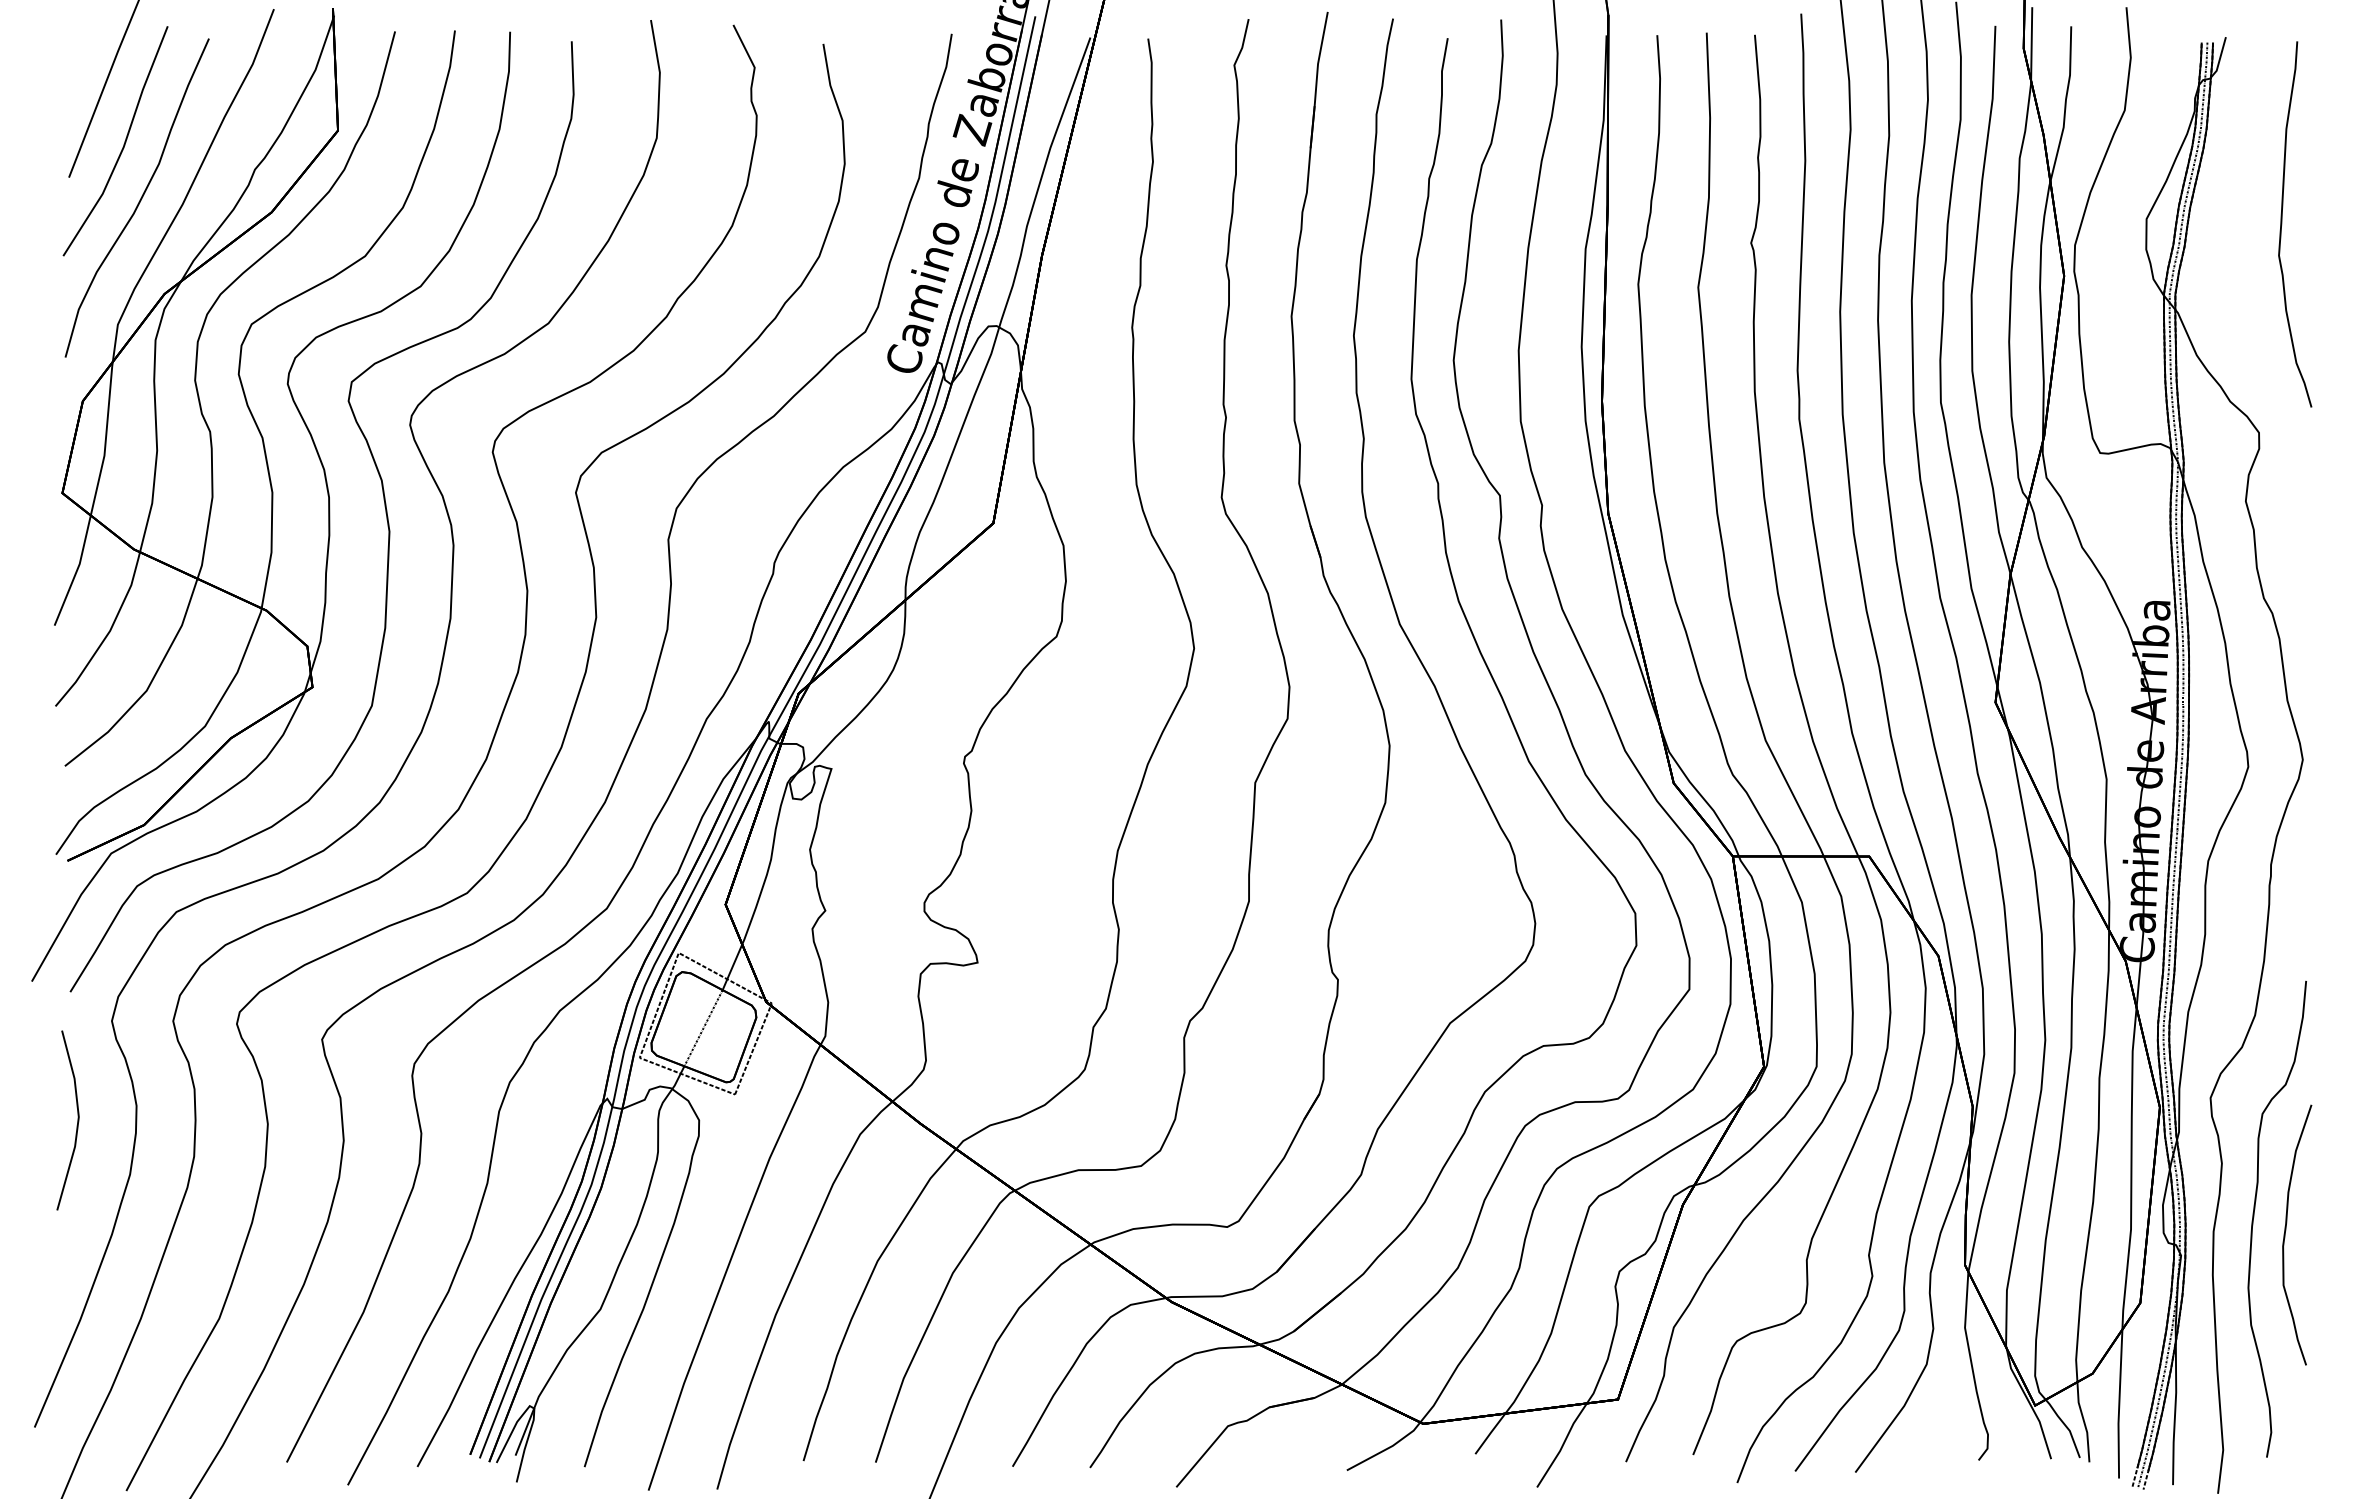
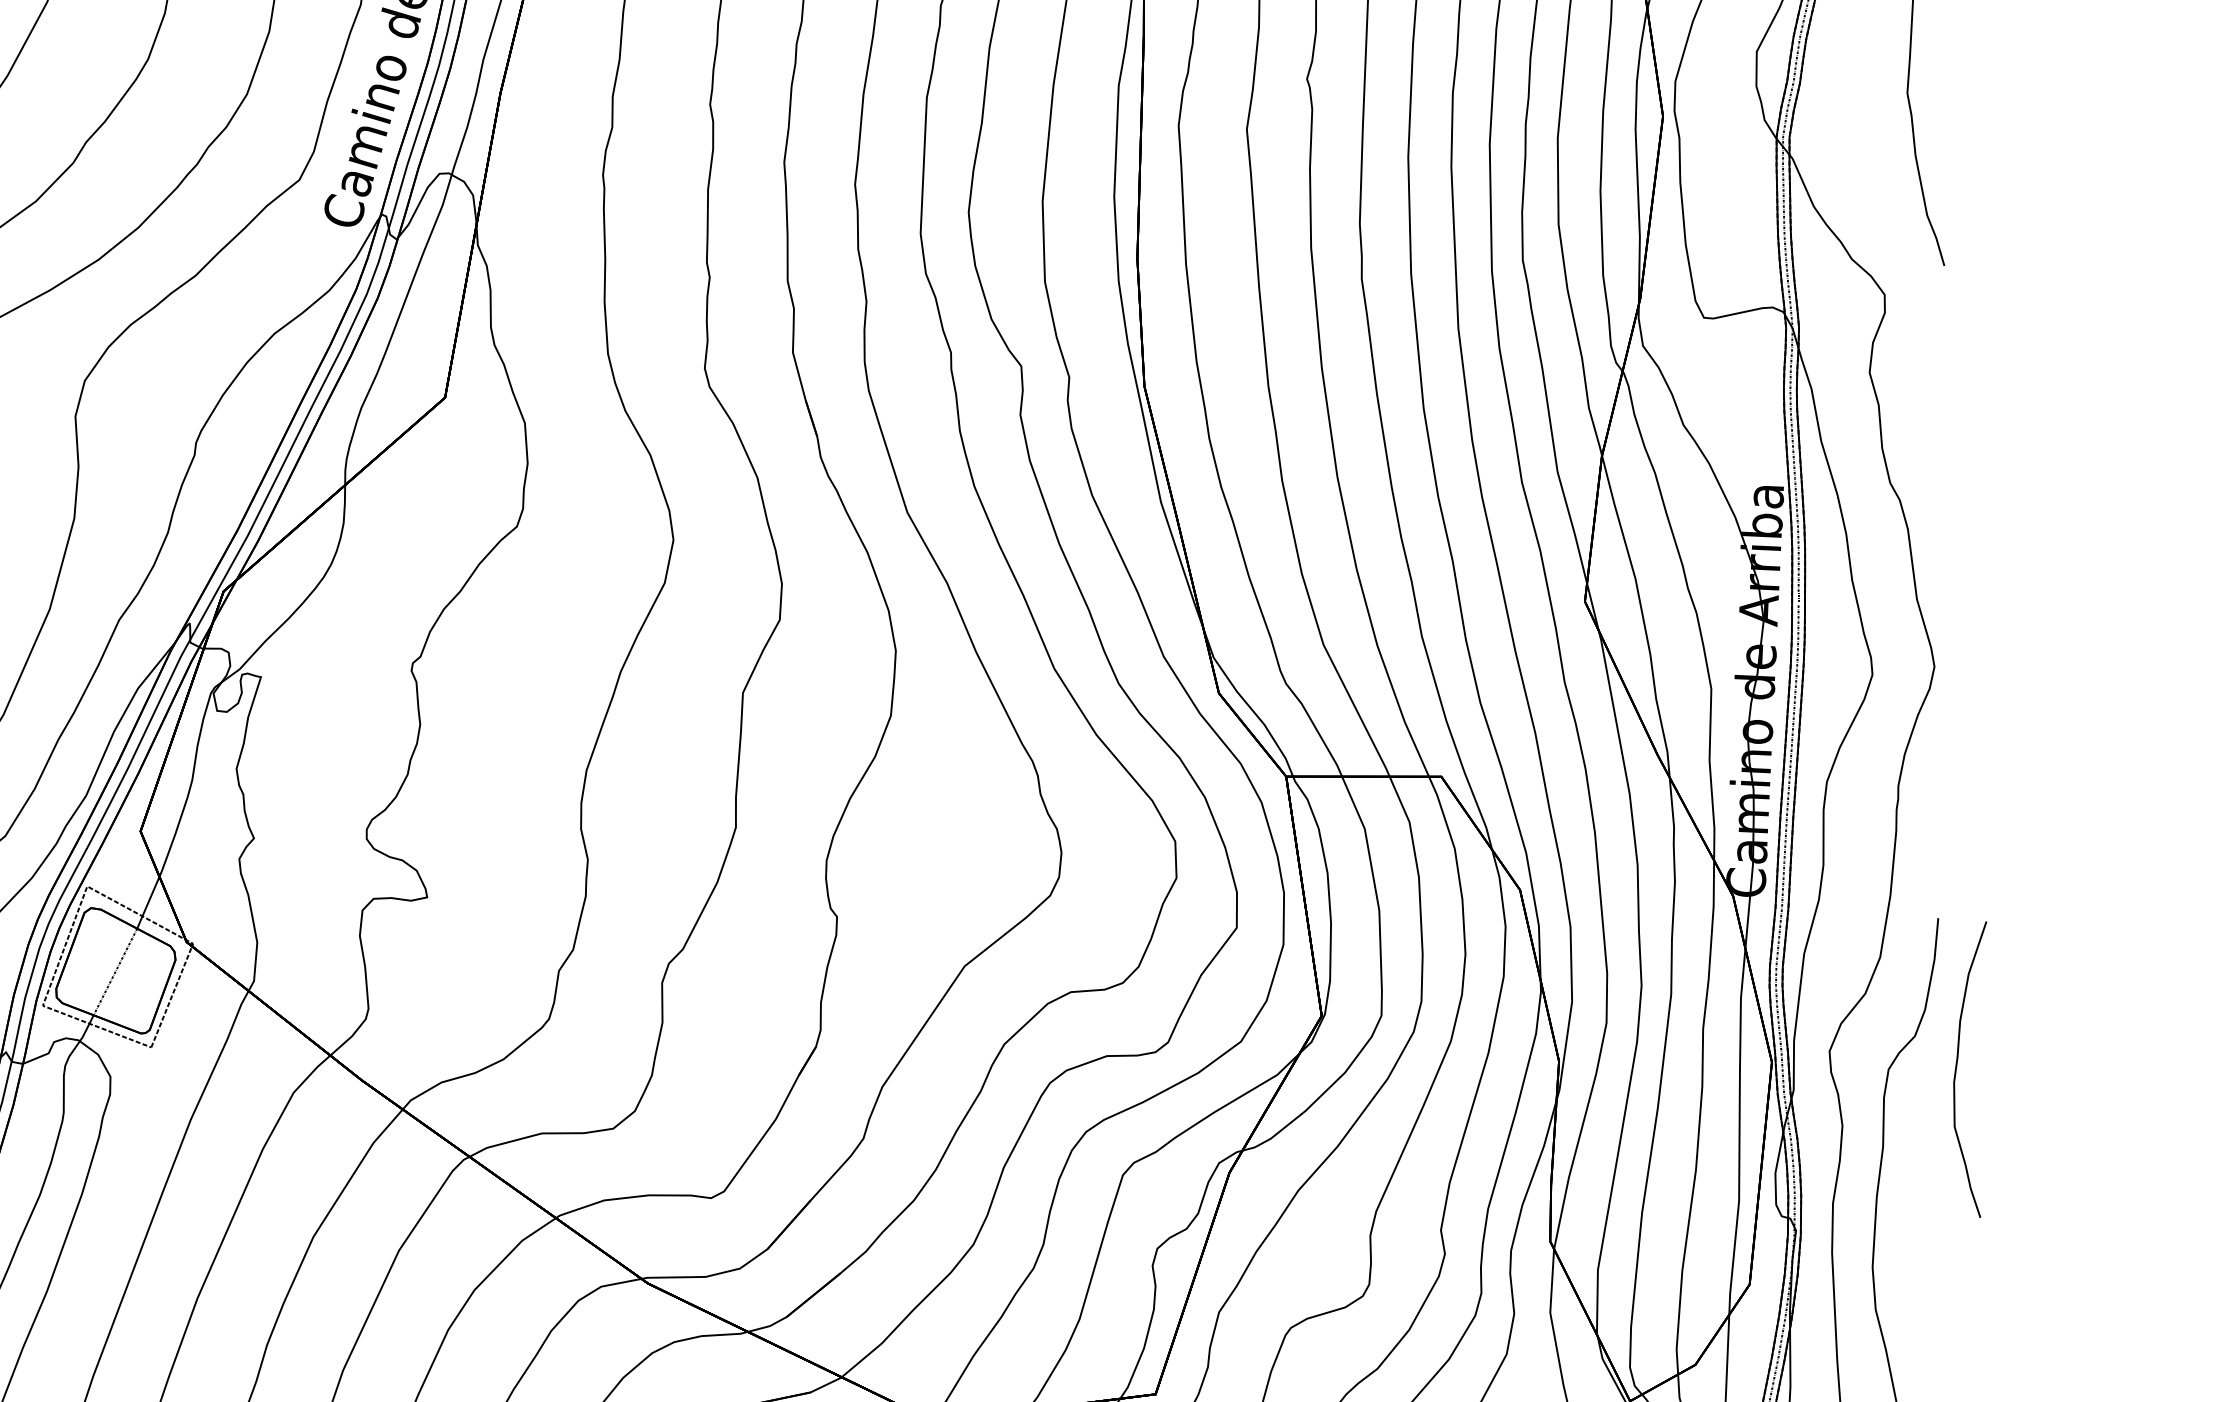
part: (2286, 1230) -> (1958, 1064), moved

